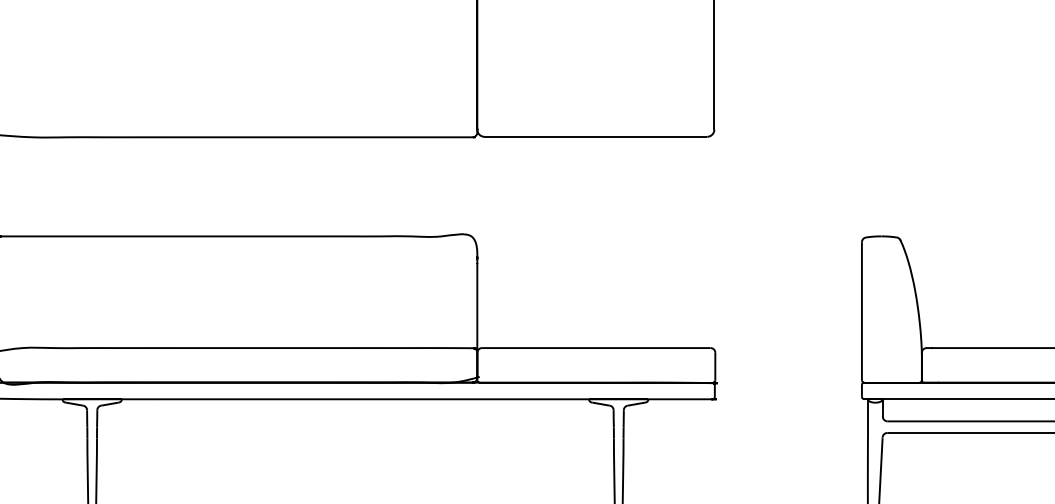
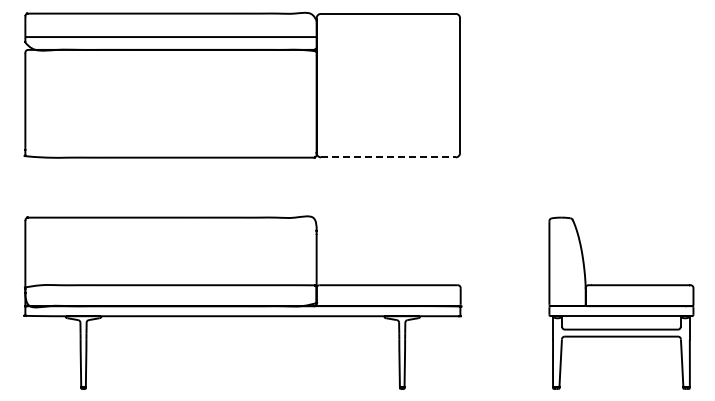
line: (596, 137) -> (388, 157), solid -> dashed

